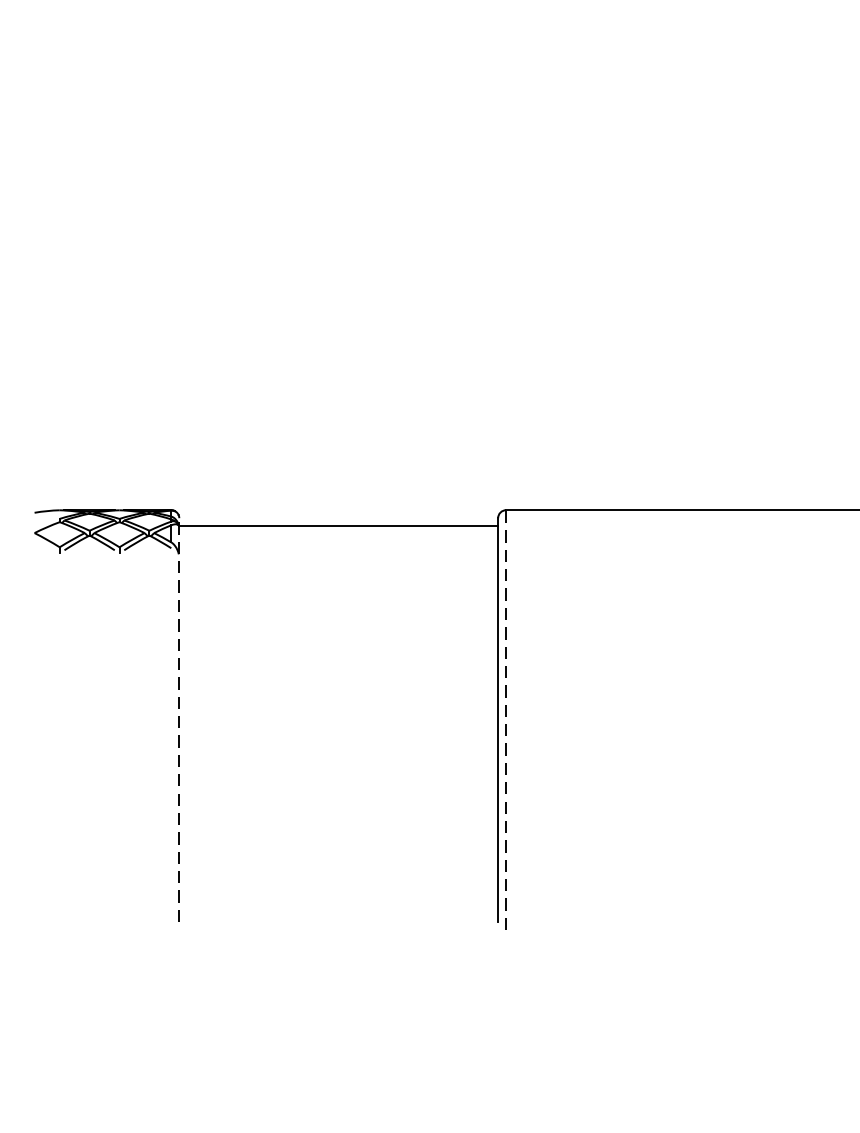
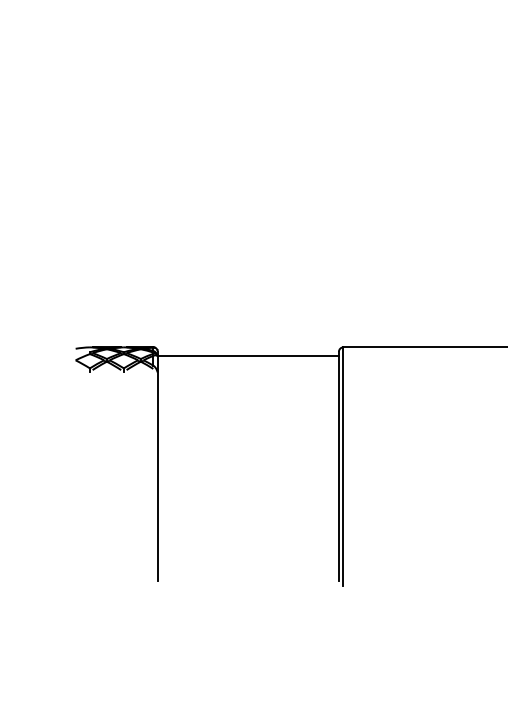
line: (178, 720) -> (157, 466), dashed -> solid
line: (506, 720) -> (343, 466), dashed -> solid

